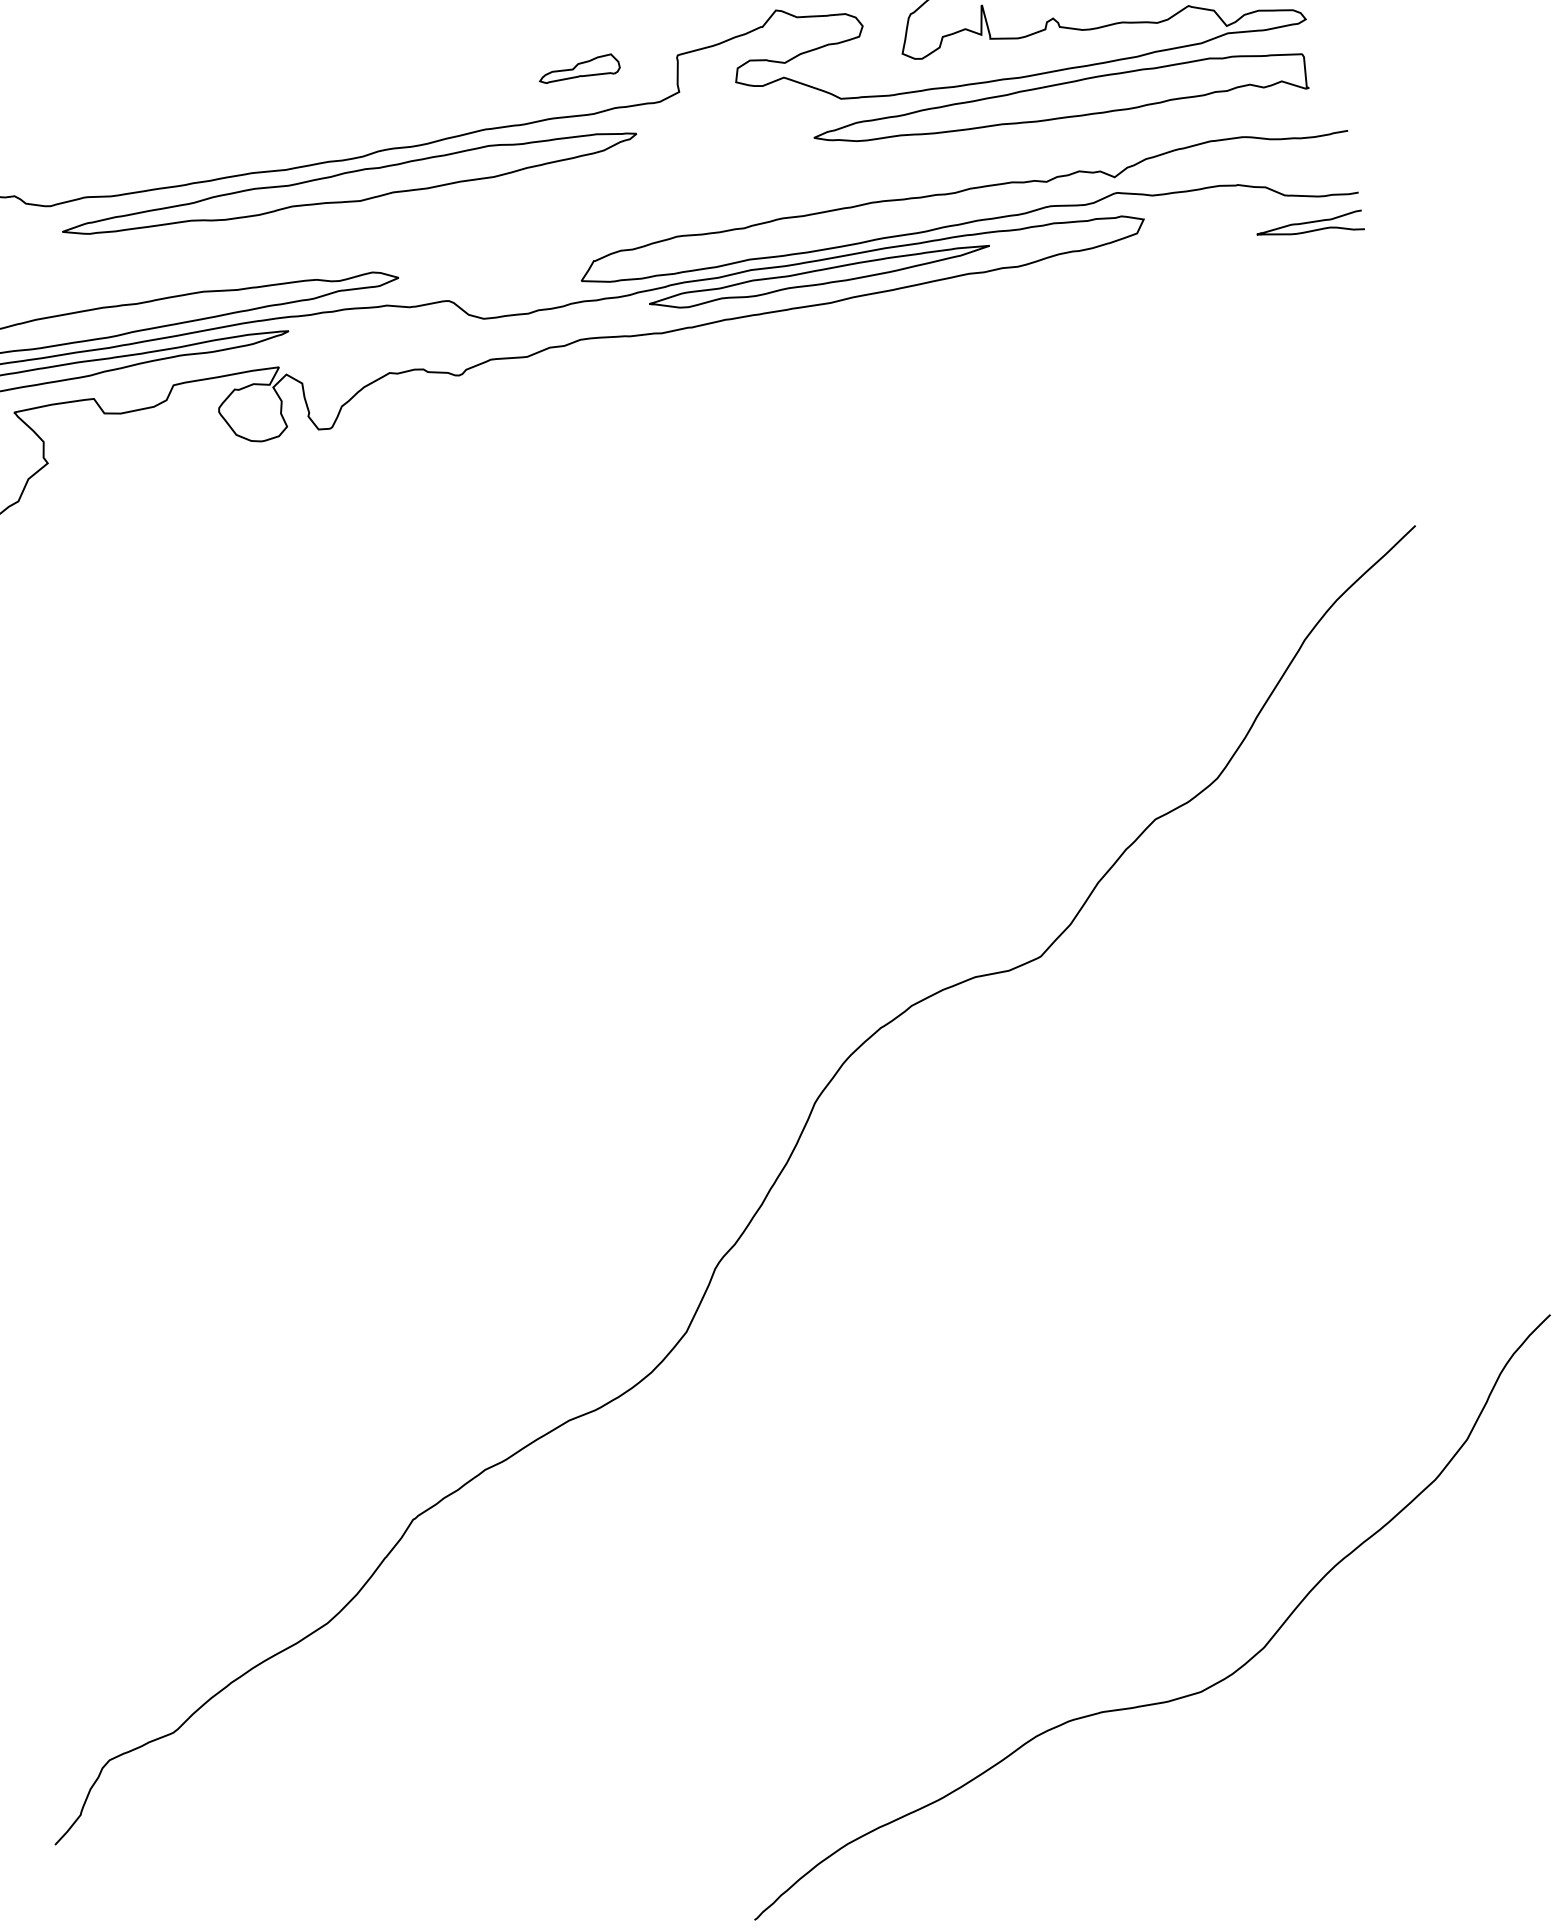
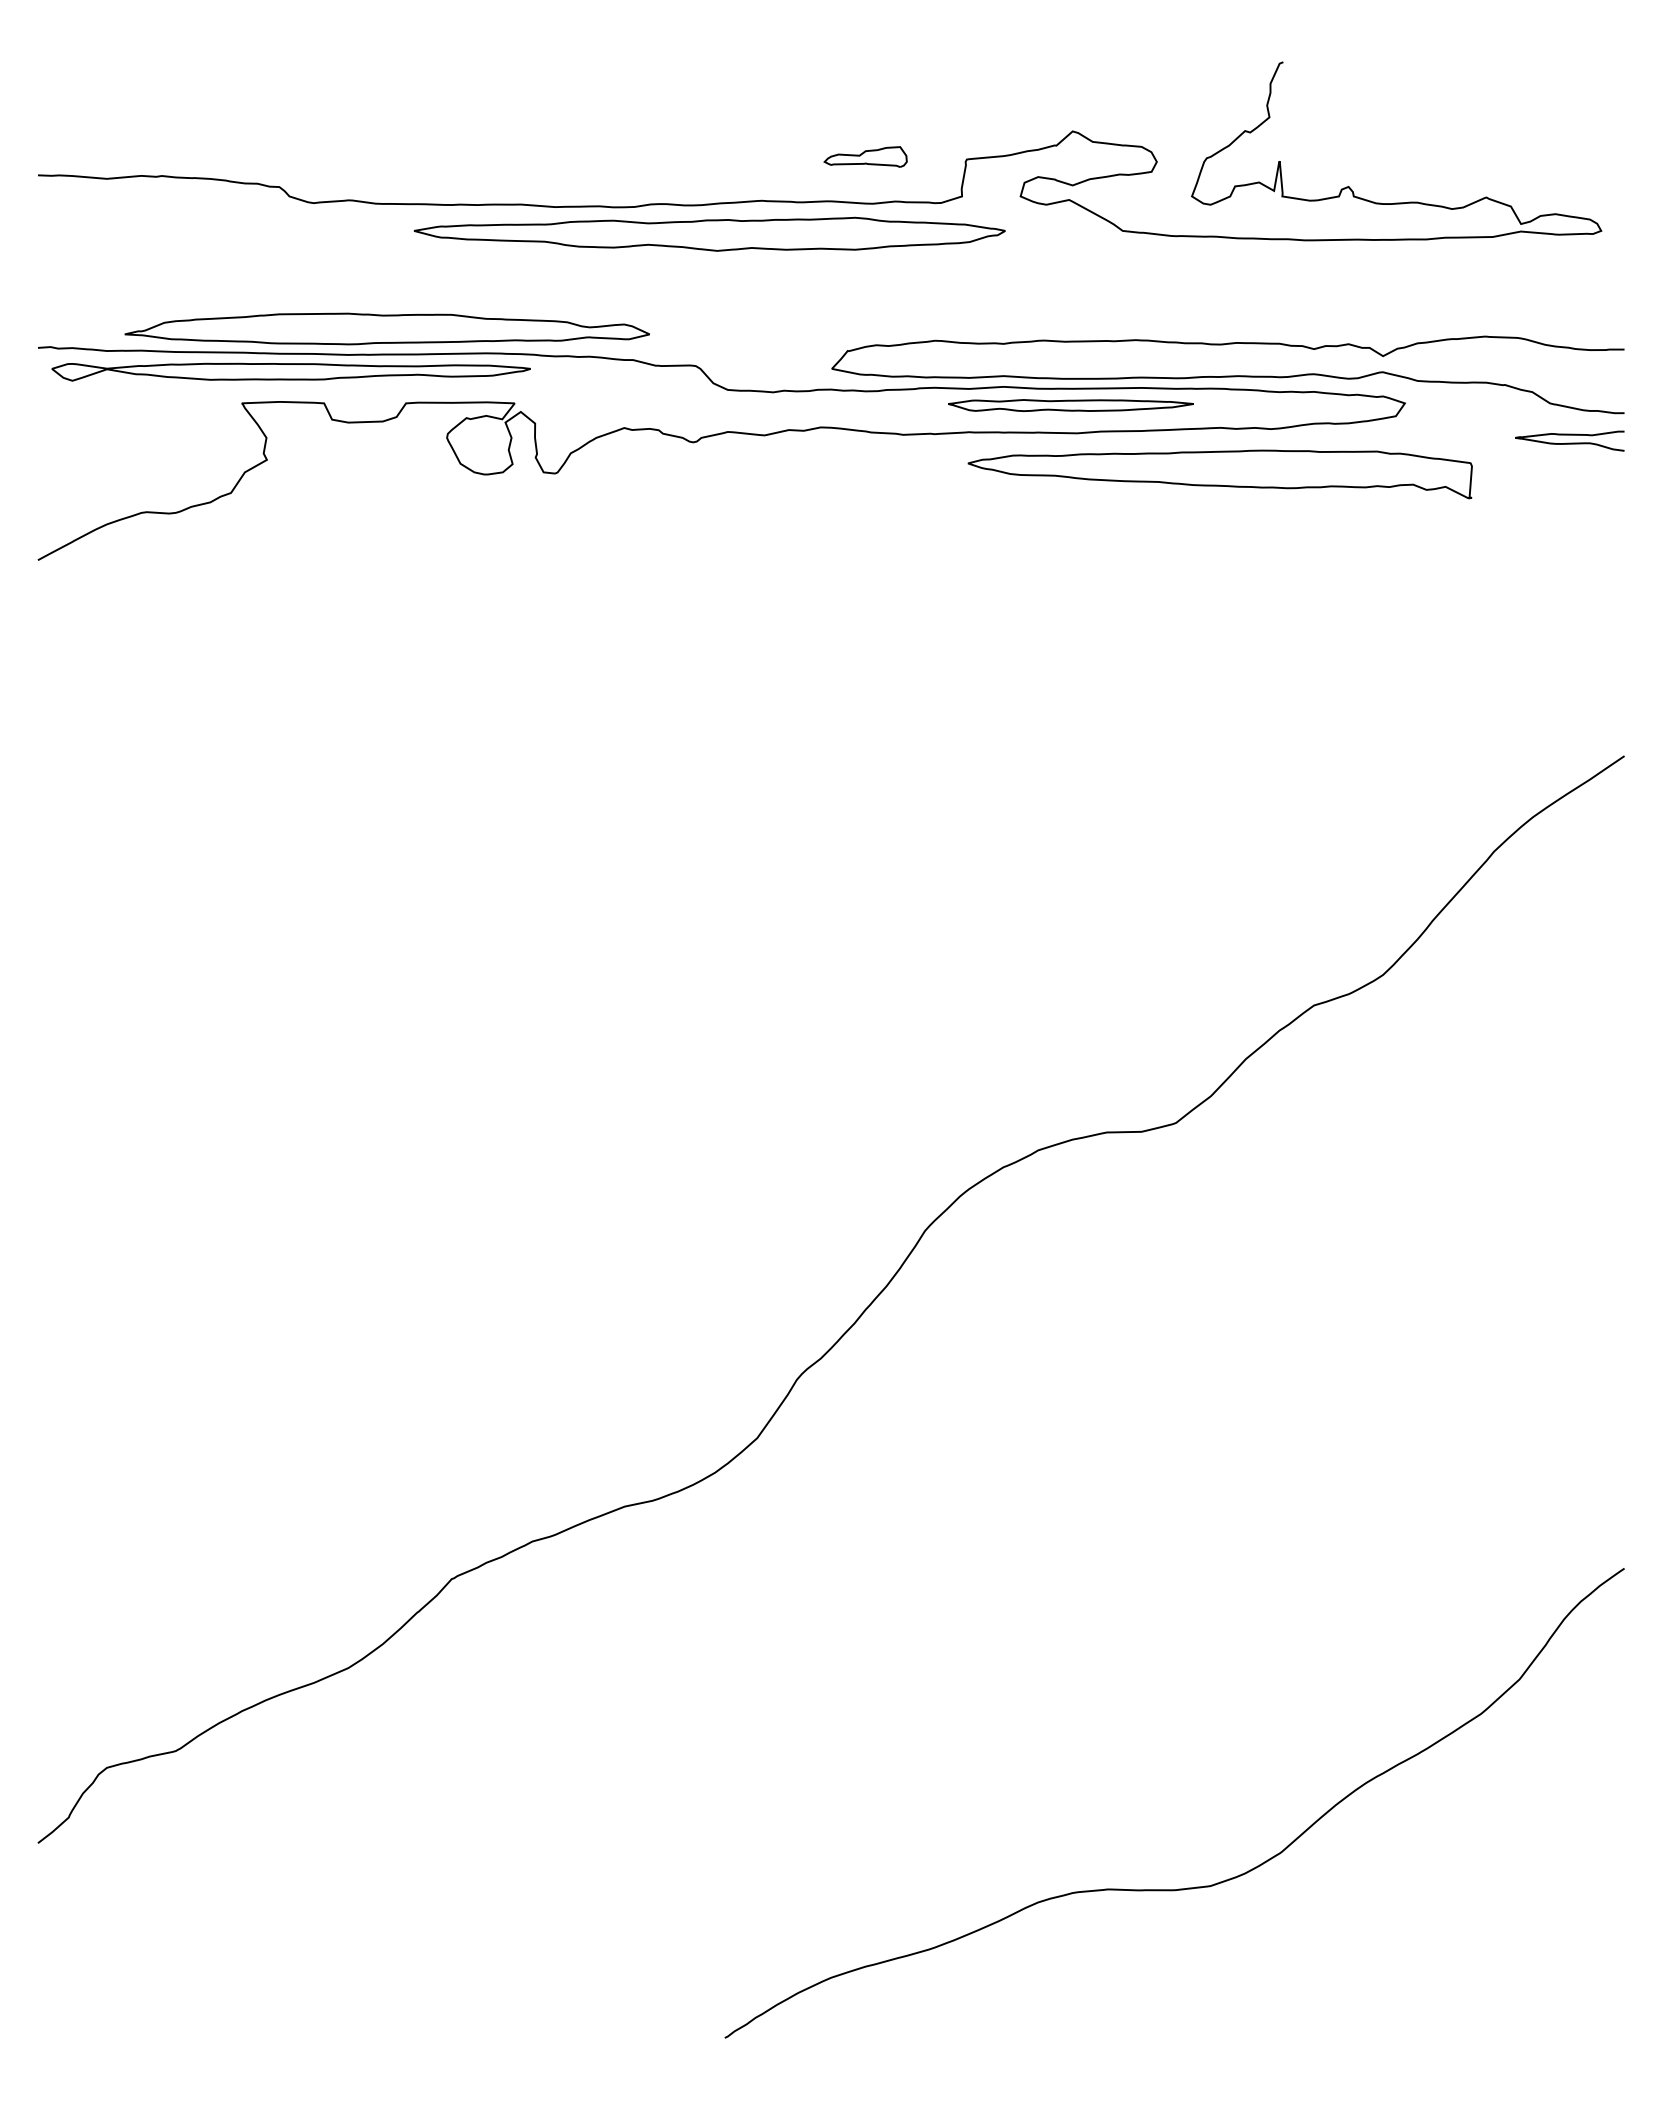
part: (1060, 106) -> (1219, 474), moved
part: (349, 185) -> (709, 233), moved
part: (819, 277) -> (1070, 405), size x0.7

